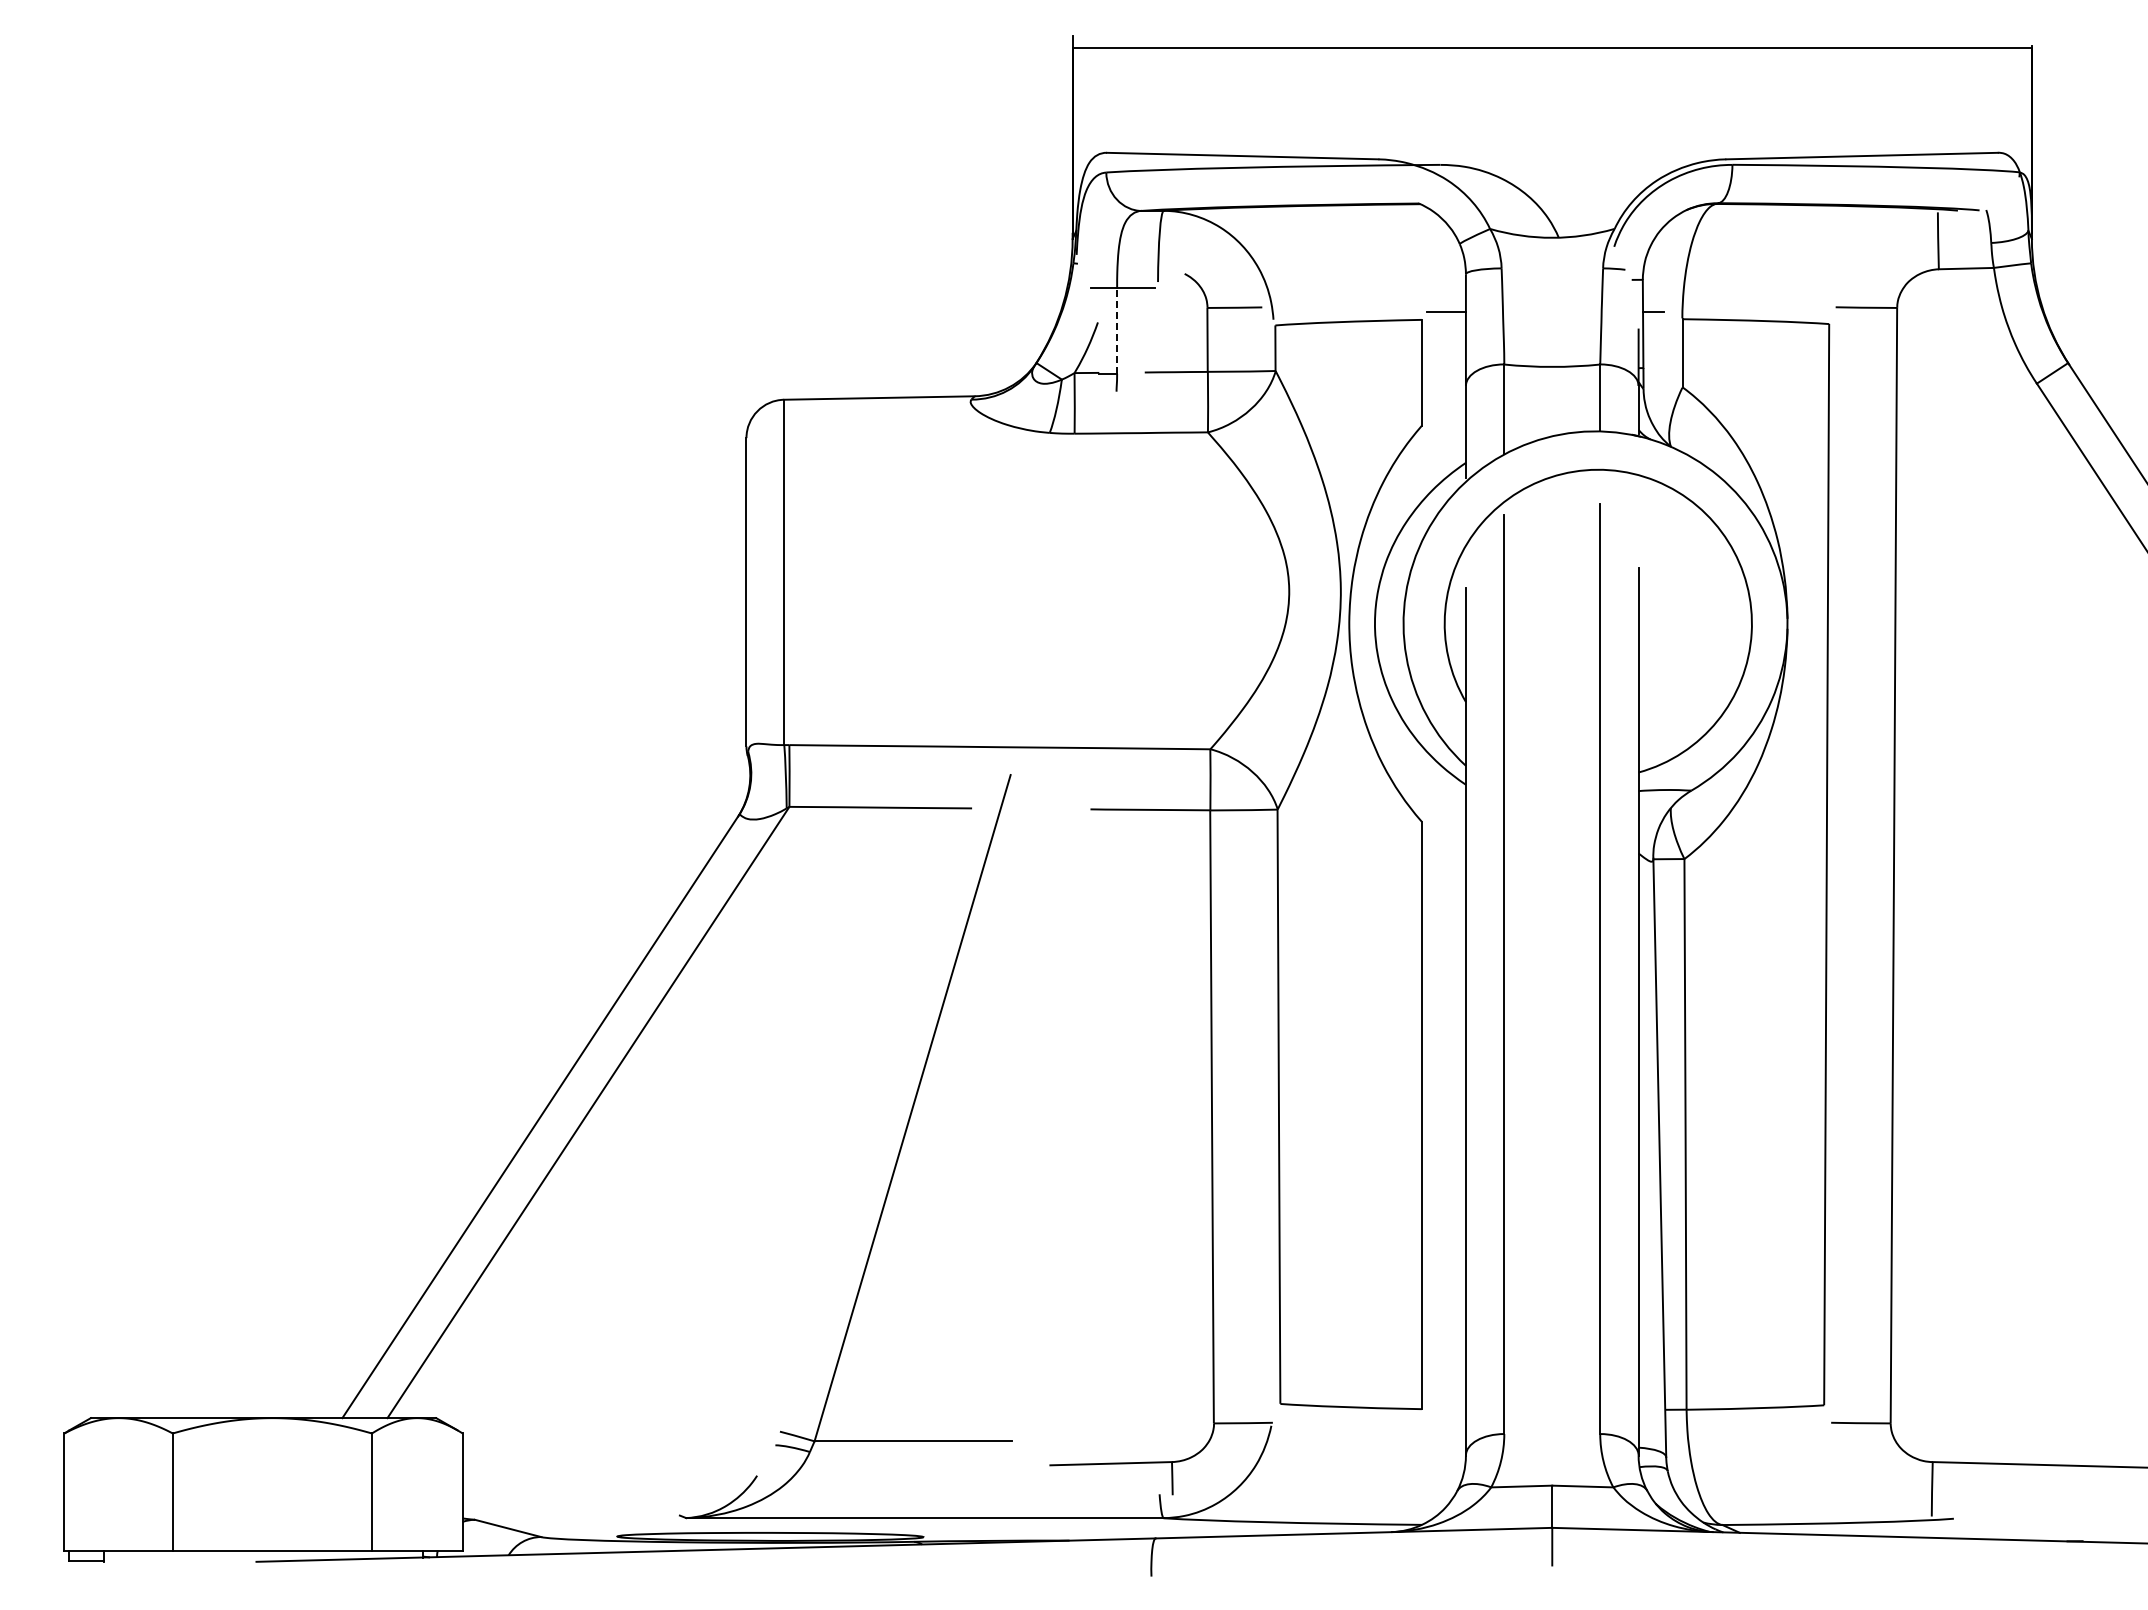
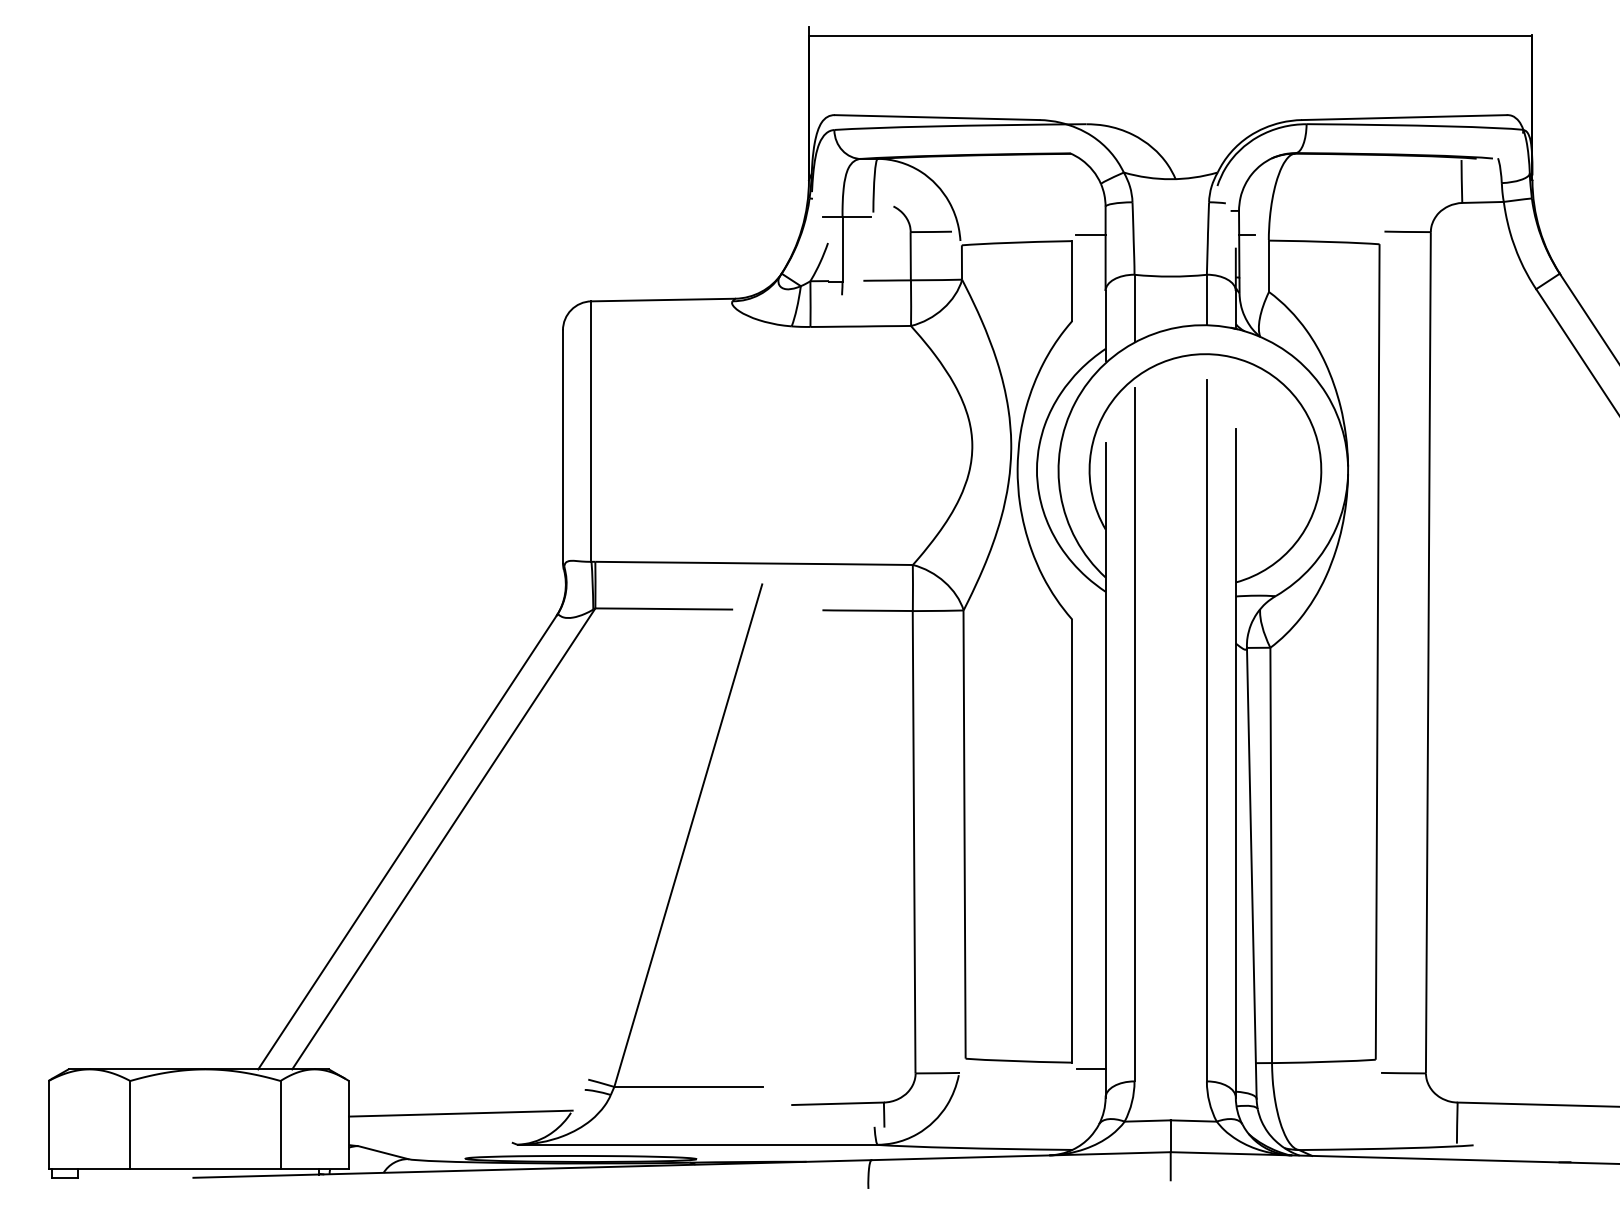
line: (1117, 330) -> (842, 249), dashed -> solid
line: (1446, 1417) -> (1090, 1068), added
line: (610, 1476) -> (460, 1113), added

